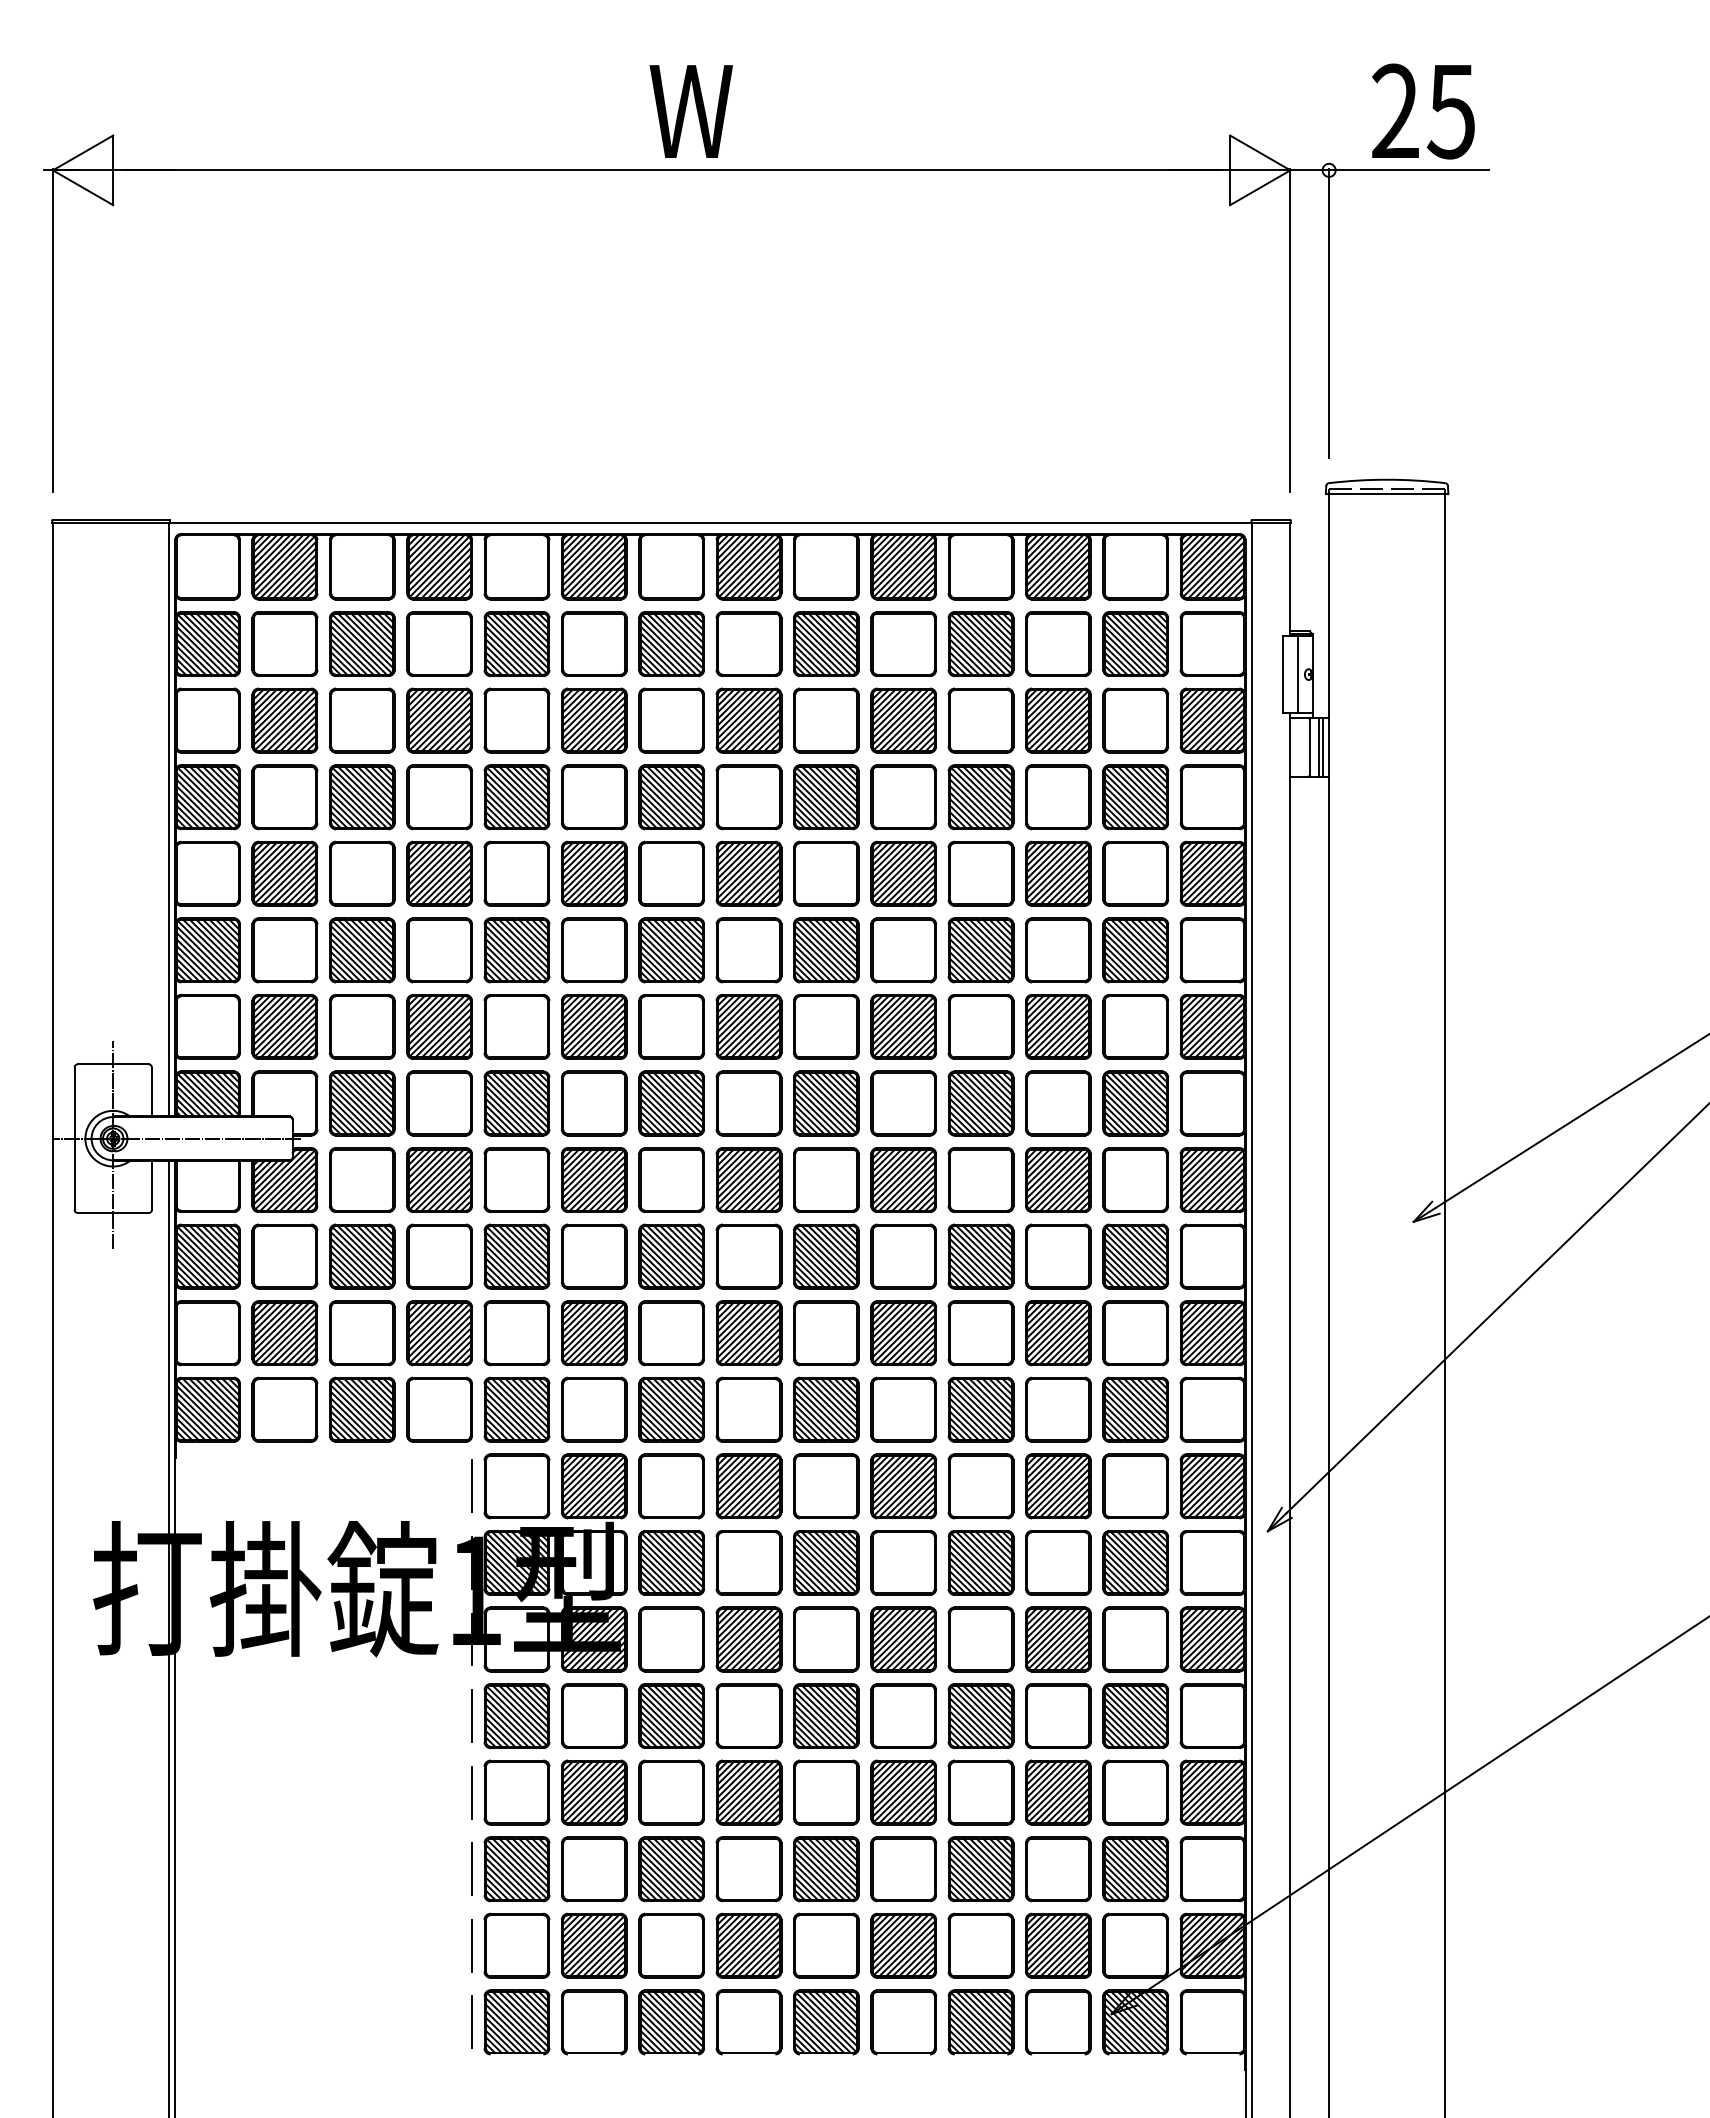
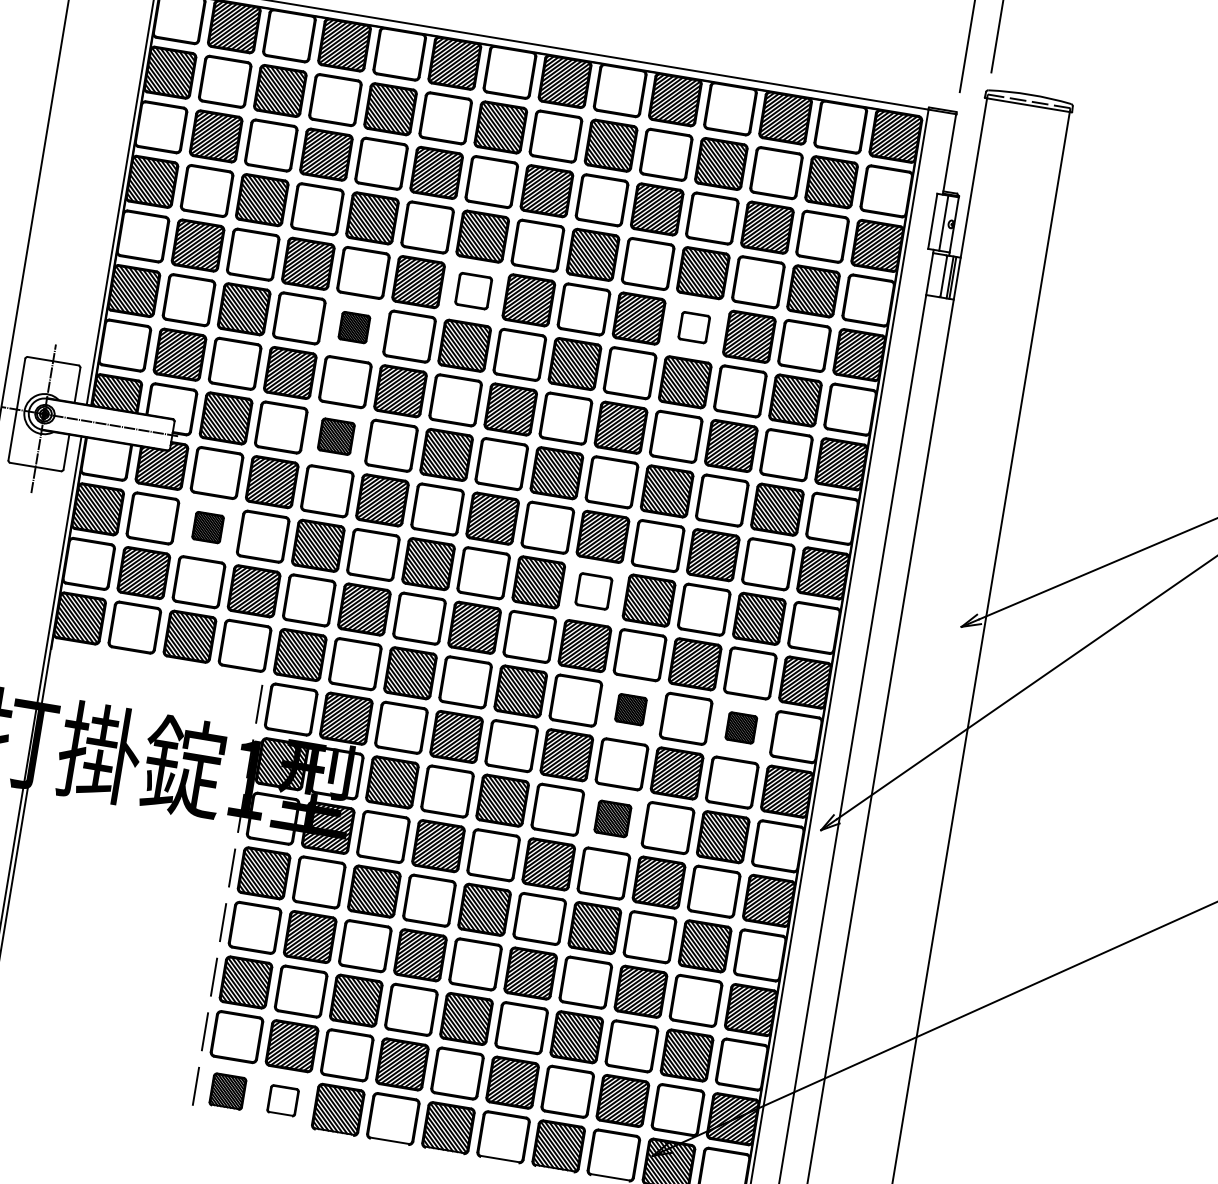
part: (671, 873) -> (473, 290), size x0.7
part: (980, 873) -> (693, 327), size x0.6
part: (516, 950) -> (354, 327), size x0.6
part: (516, 1103) -> (336, 436), size x0.7
part: (362, 1256) -> (208, 527), size x0.6
part: (903, 1256) -> (593, 591), size x0.7
part: (980, 1409) -> (630, 709), size x0.6
part: (1135, 1409) -> (741, 727), size x0.6
part: (980, 1562) -> (612, 818), size x0.7
part: (516, 2022) -> (227, 1091), size x0.7
part: (594, 2022) -> (283, 1100), size x0.6

